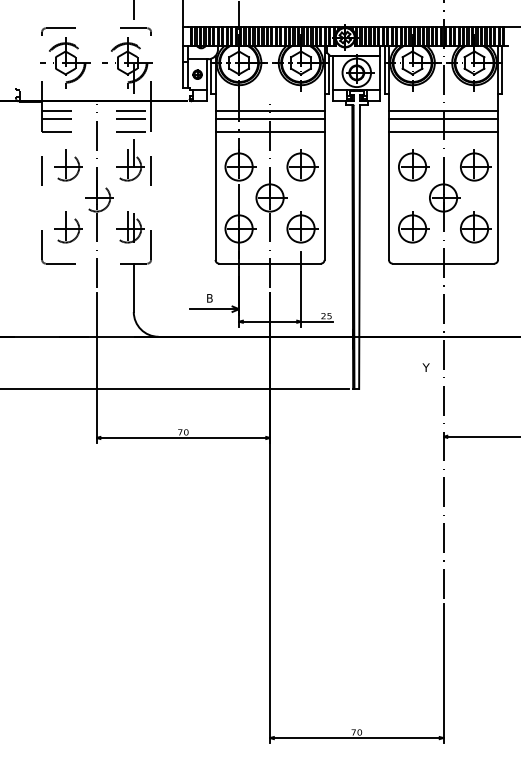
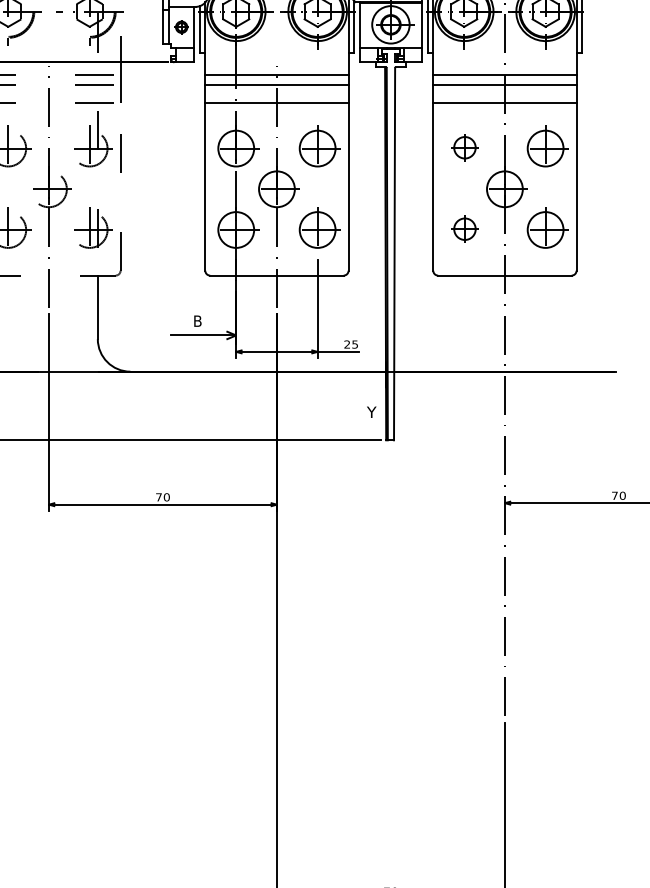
part: (413, 165) -> (465, 146), size x0.6
part: (413, 227) -> (465, 228), size x0.6
text: (425, 367) -> (370, 412), moved

